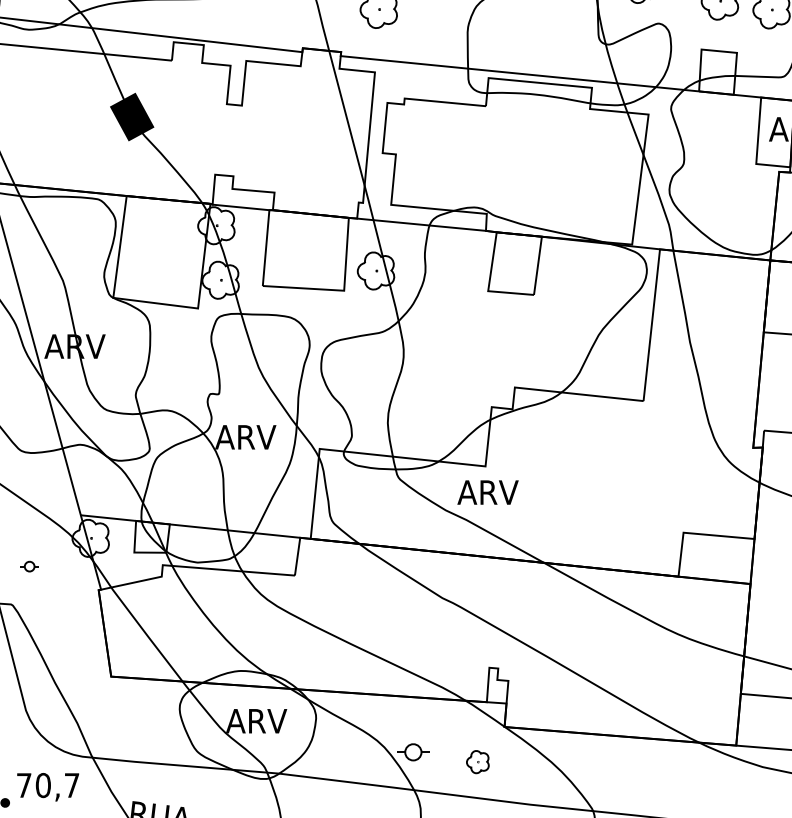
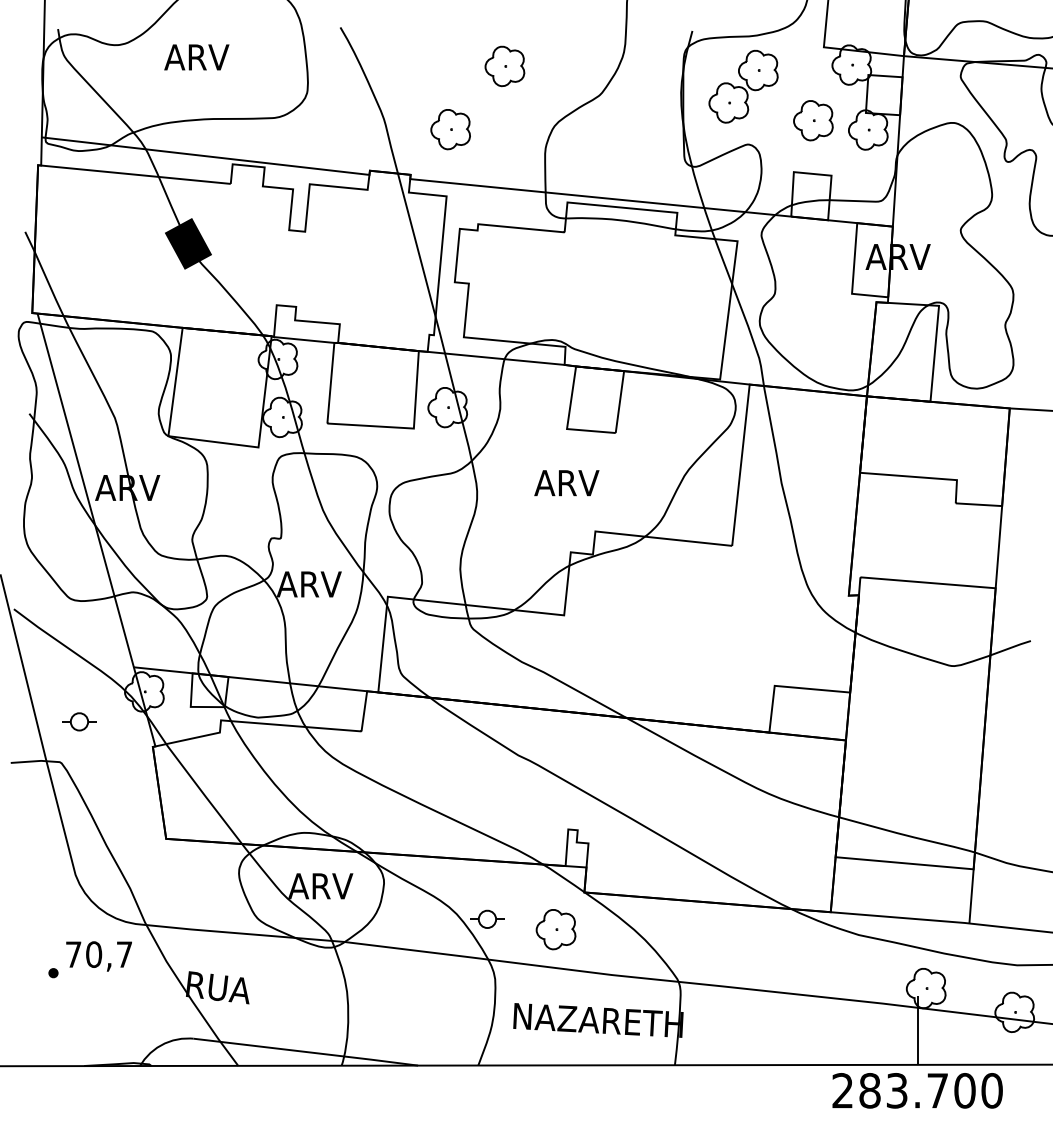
text: (487, 492) -> (566, 483), moved
part: (29, 566) -> (79, 721), size x1.67
part: (477, 761) -> (555, 929), size x1.67

